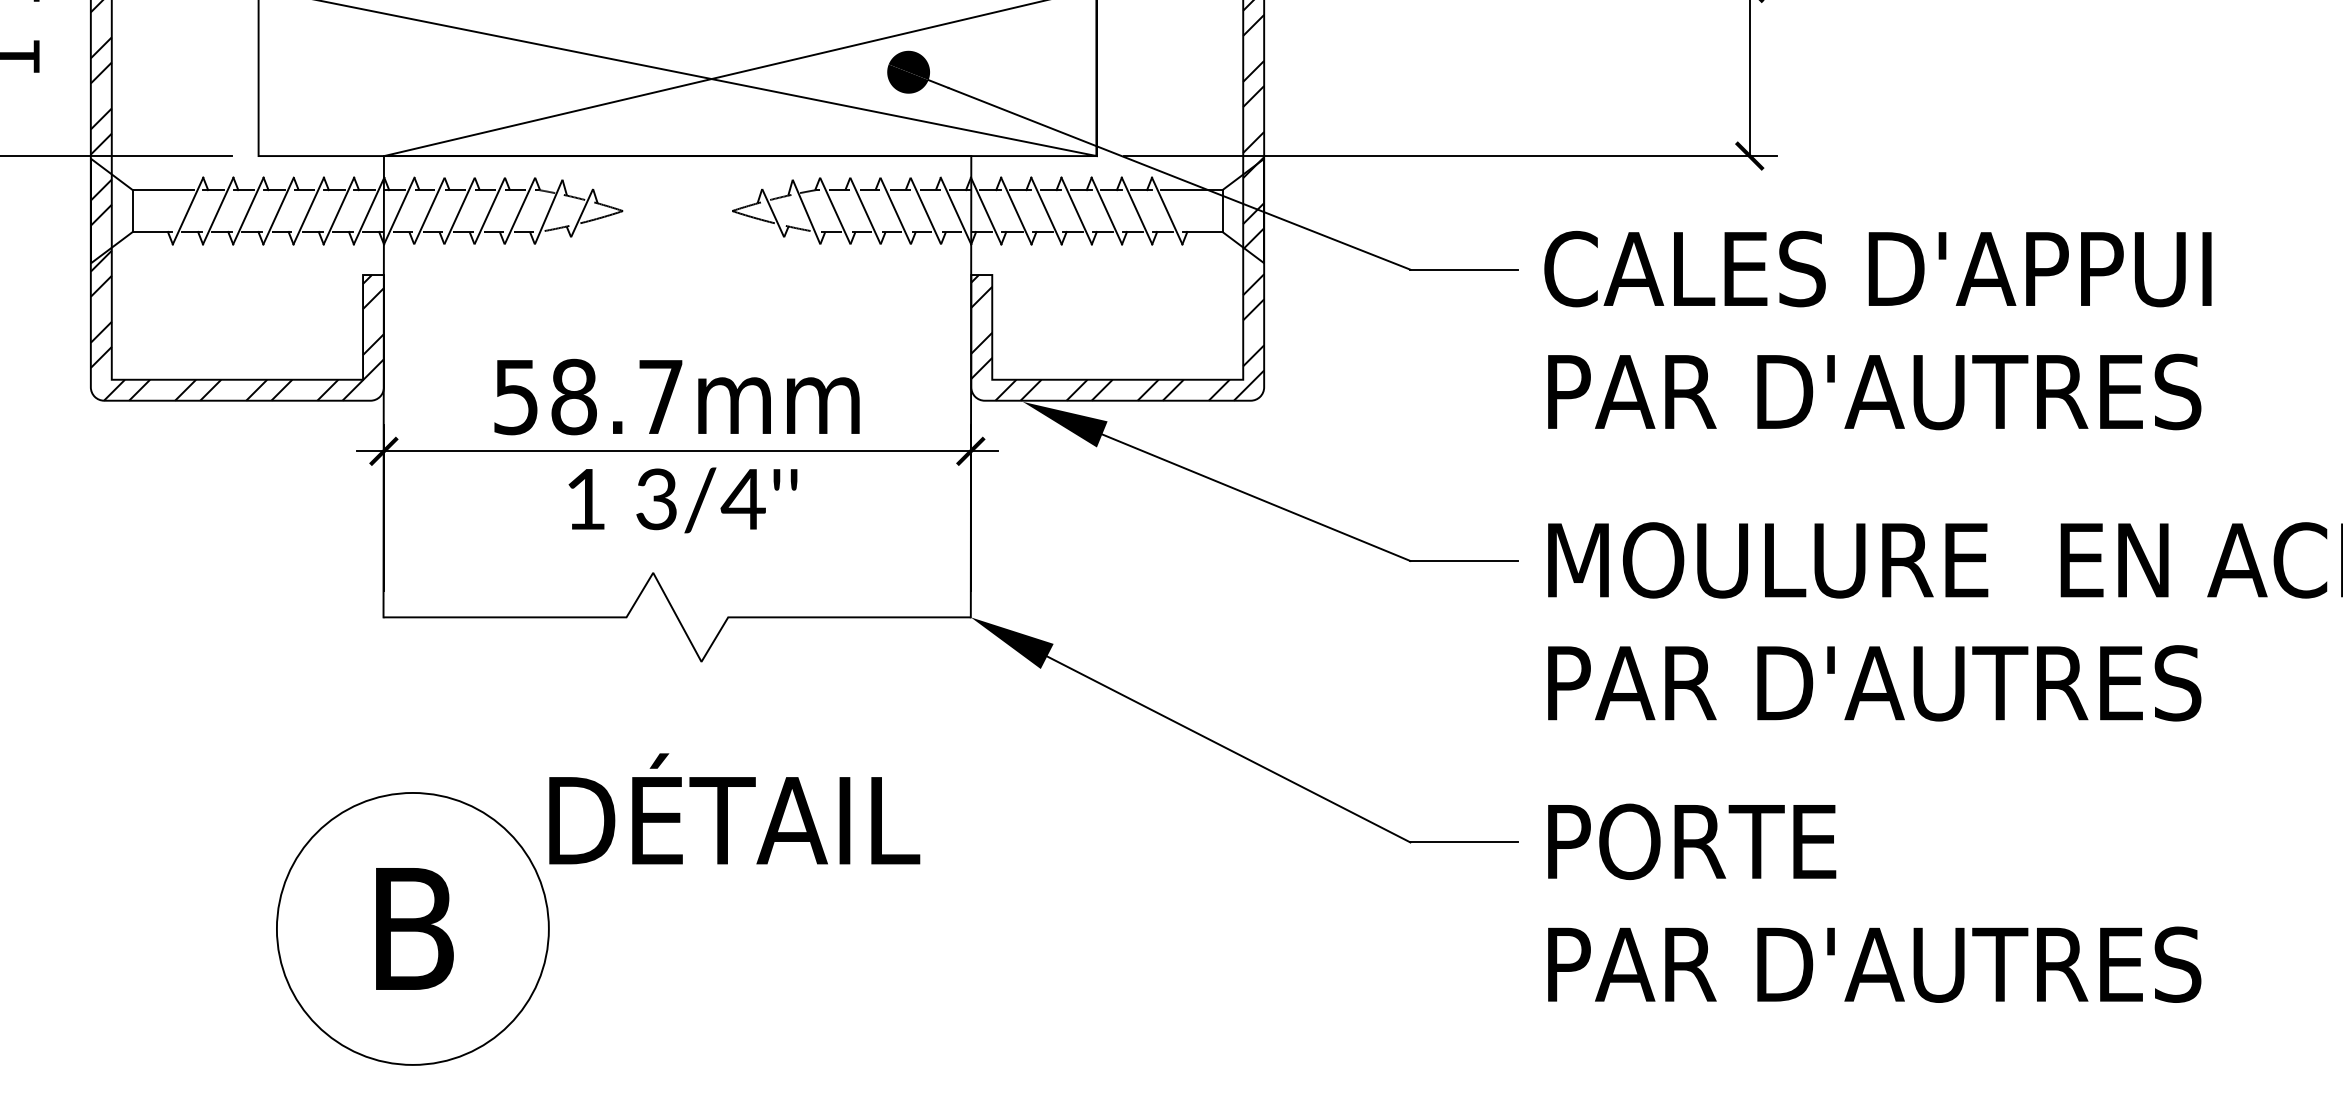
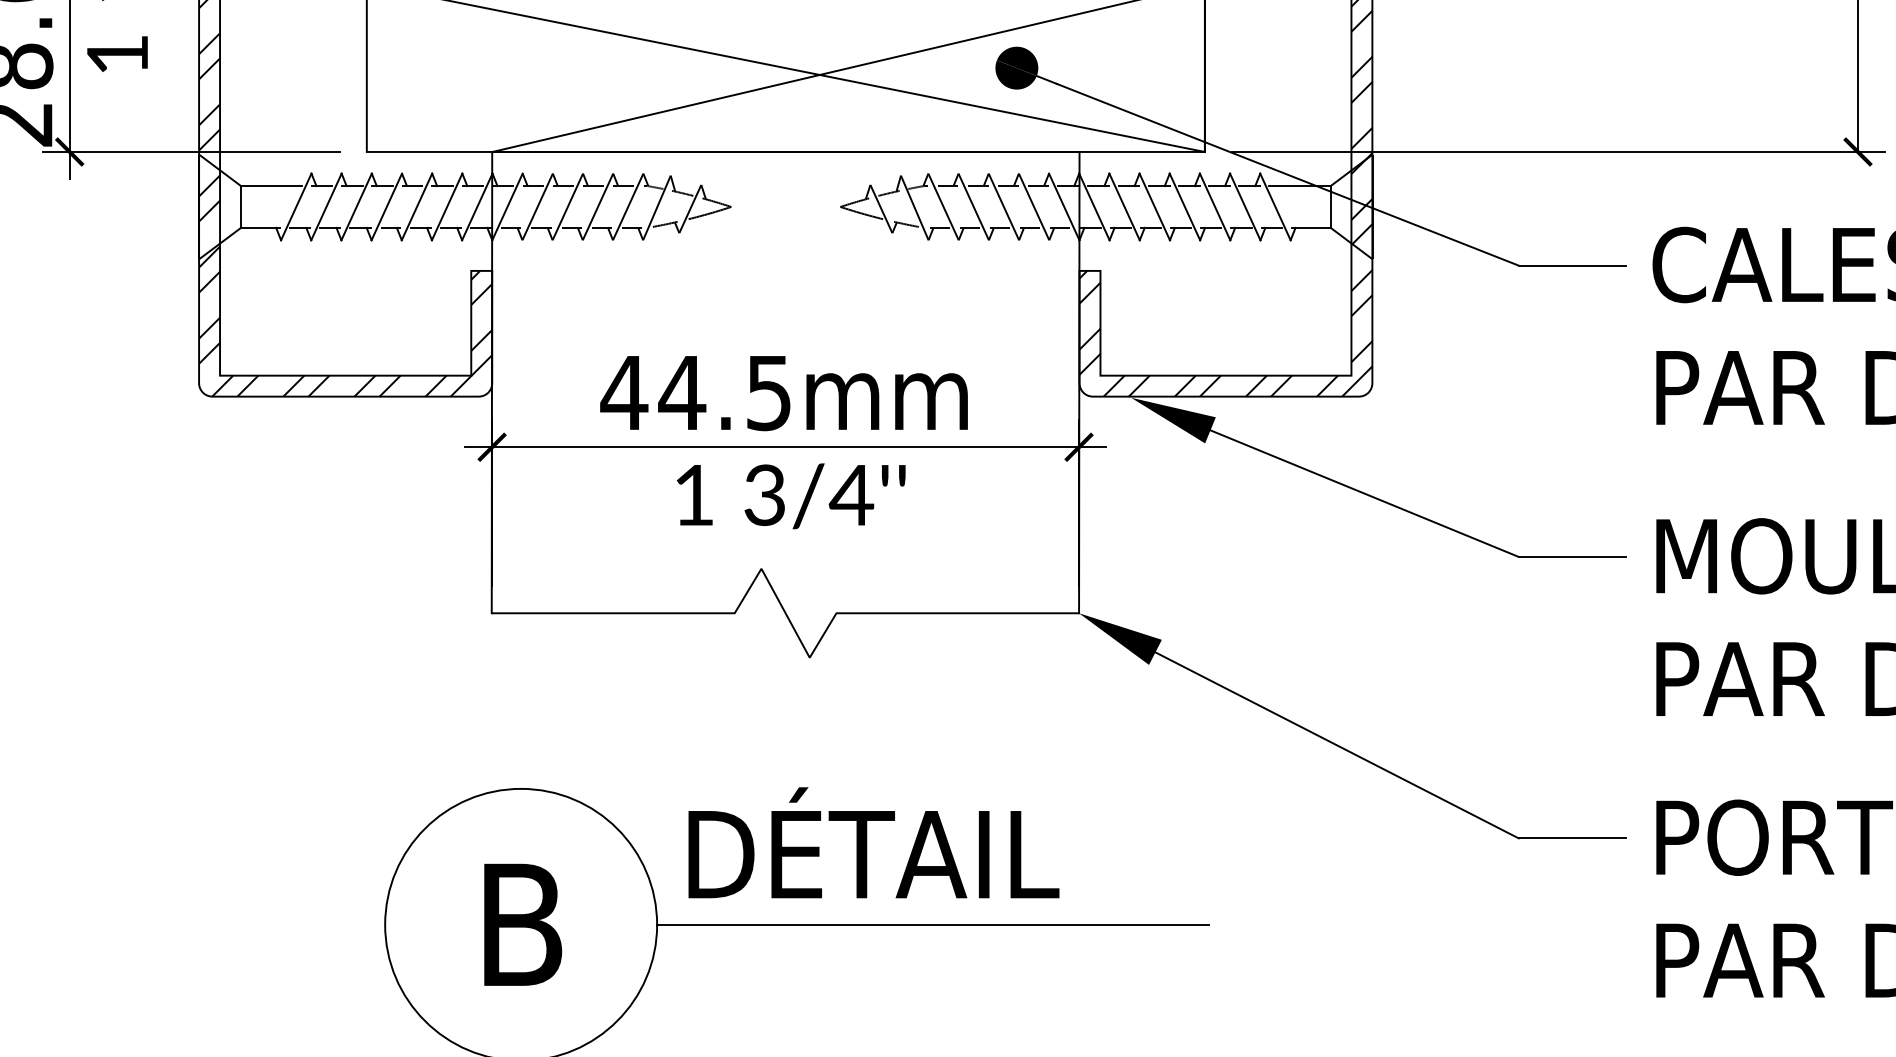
text: (587, 396) -> (695, 392), 58.7mm -> 44.5mm
text: (734, 808) -> (873, 842), moved
line: (824, 928) -> (932, 924), added

